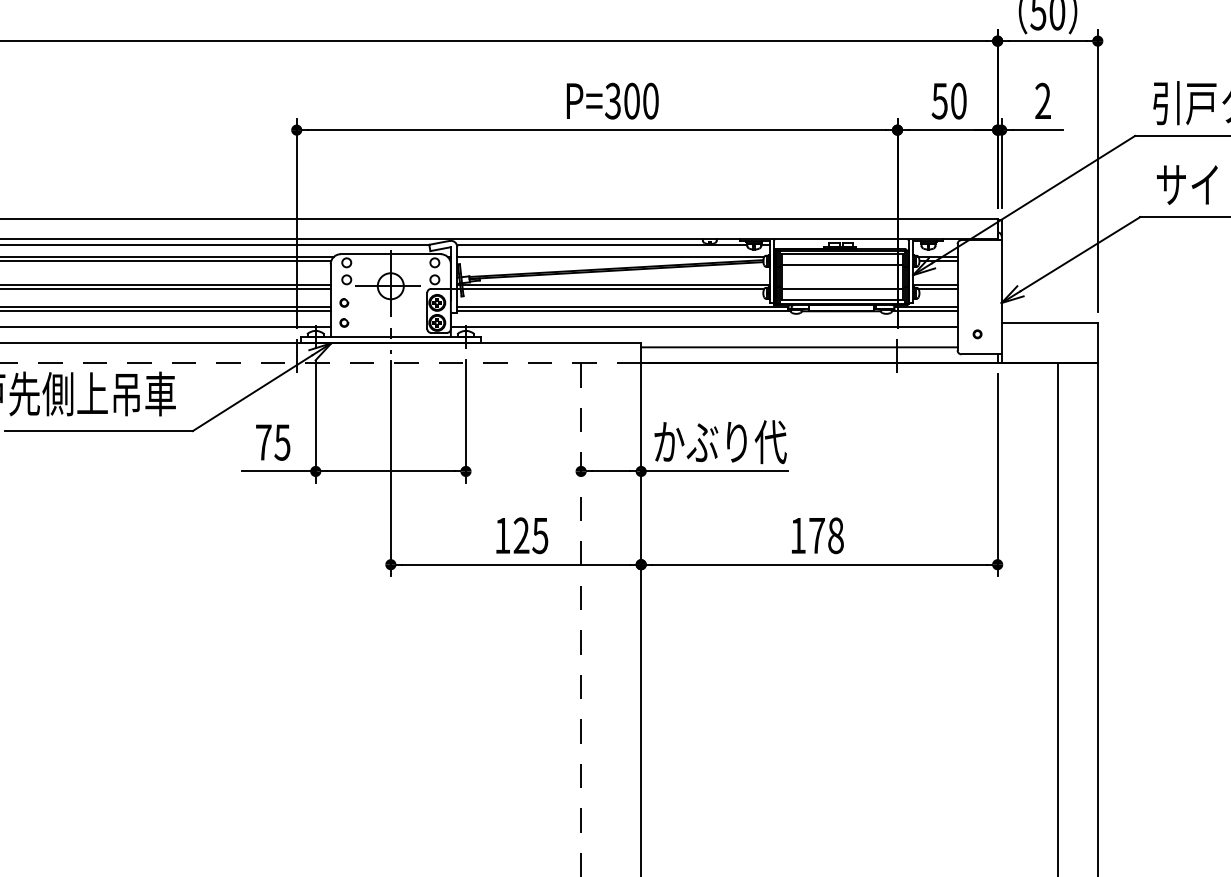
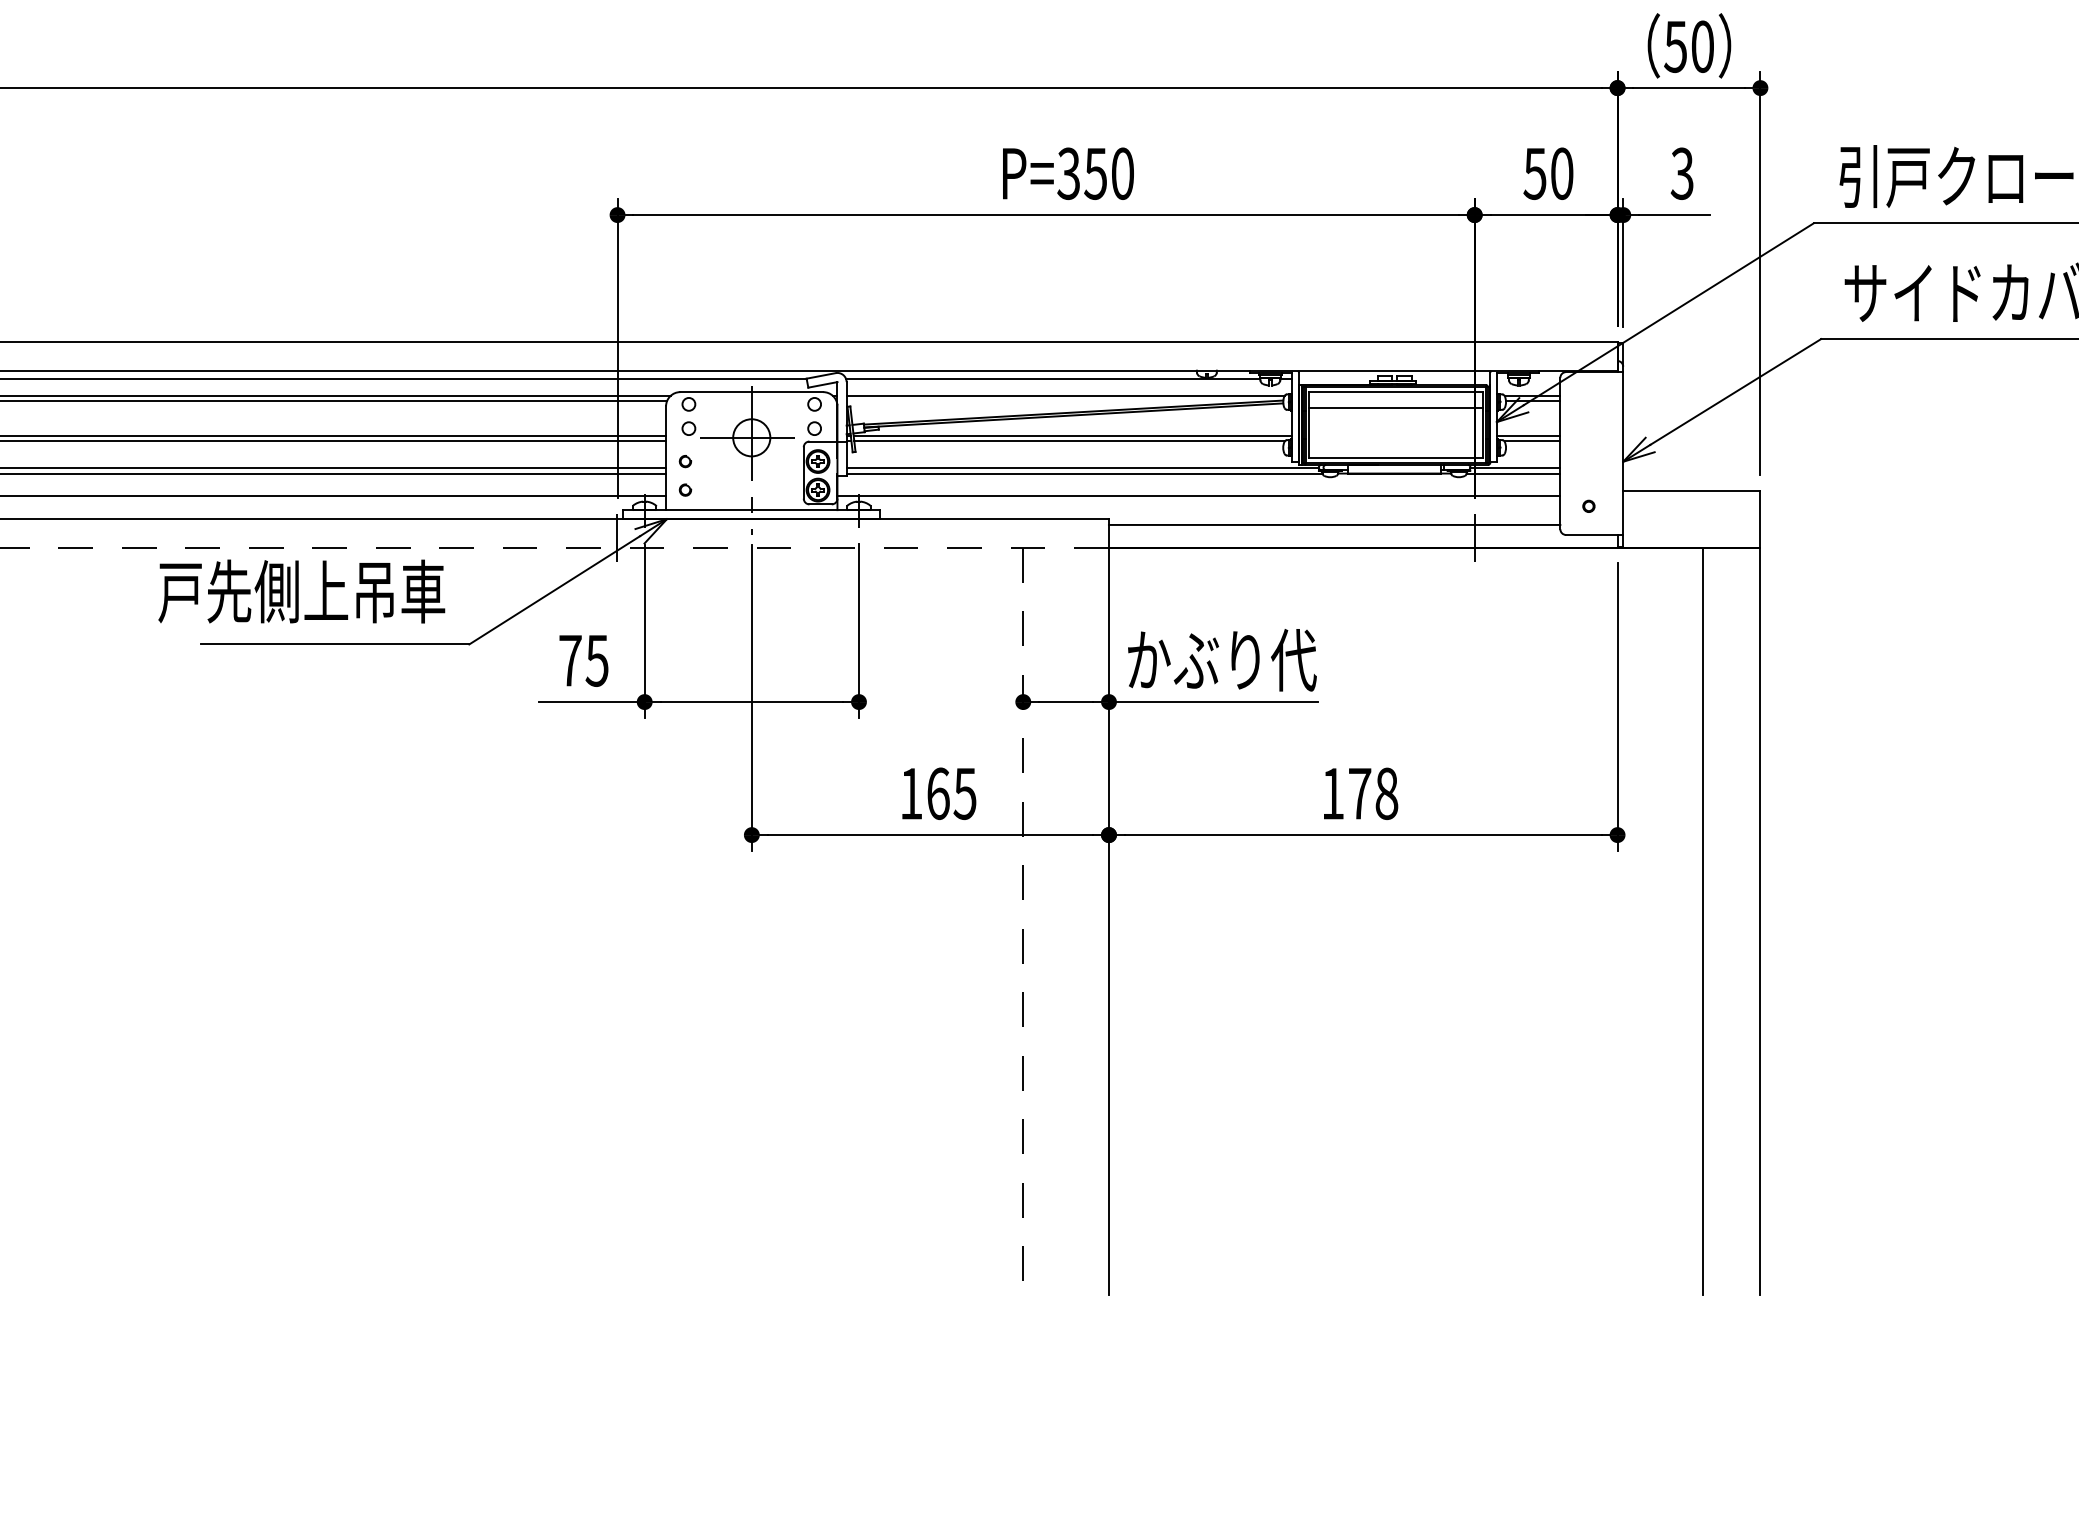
text: (631, 100) -> (1095, 173), P=300 -> P=350
text: (1042, 100) -> (1681, 173), 2 -> 3
line: (842, 289) -> (1395, 442), removed
text: (521, 535) -> (938, 793), 125 -> 165

